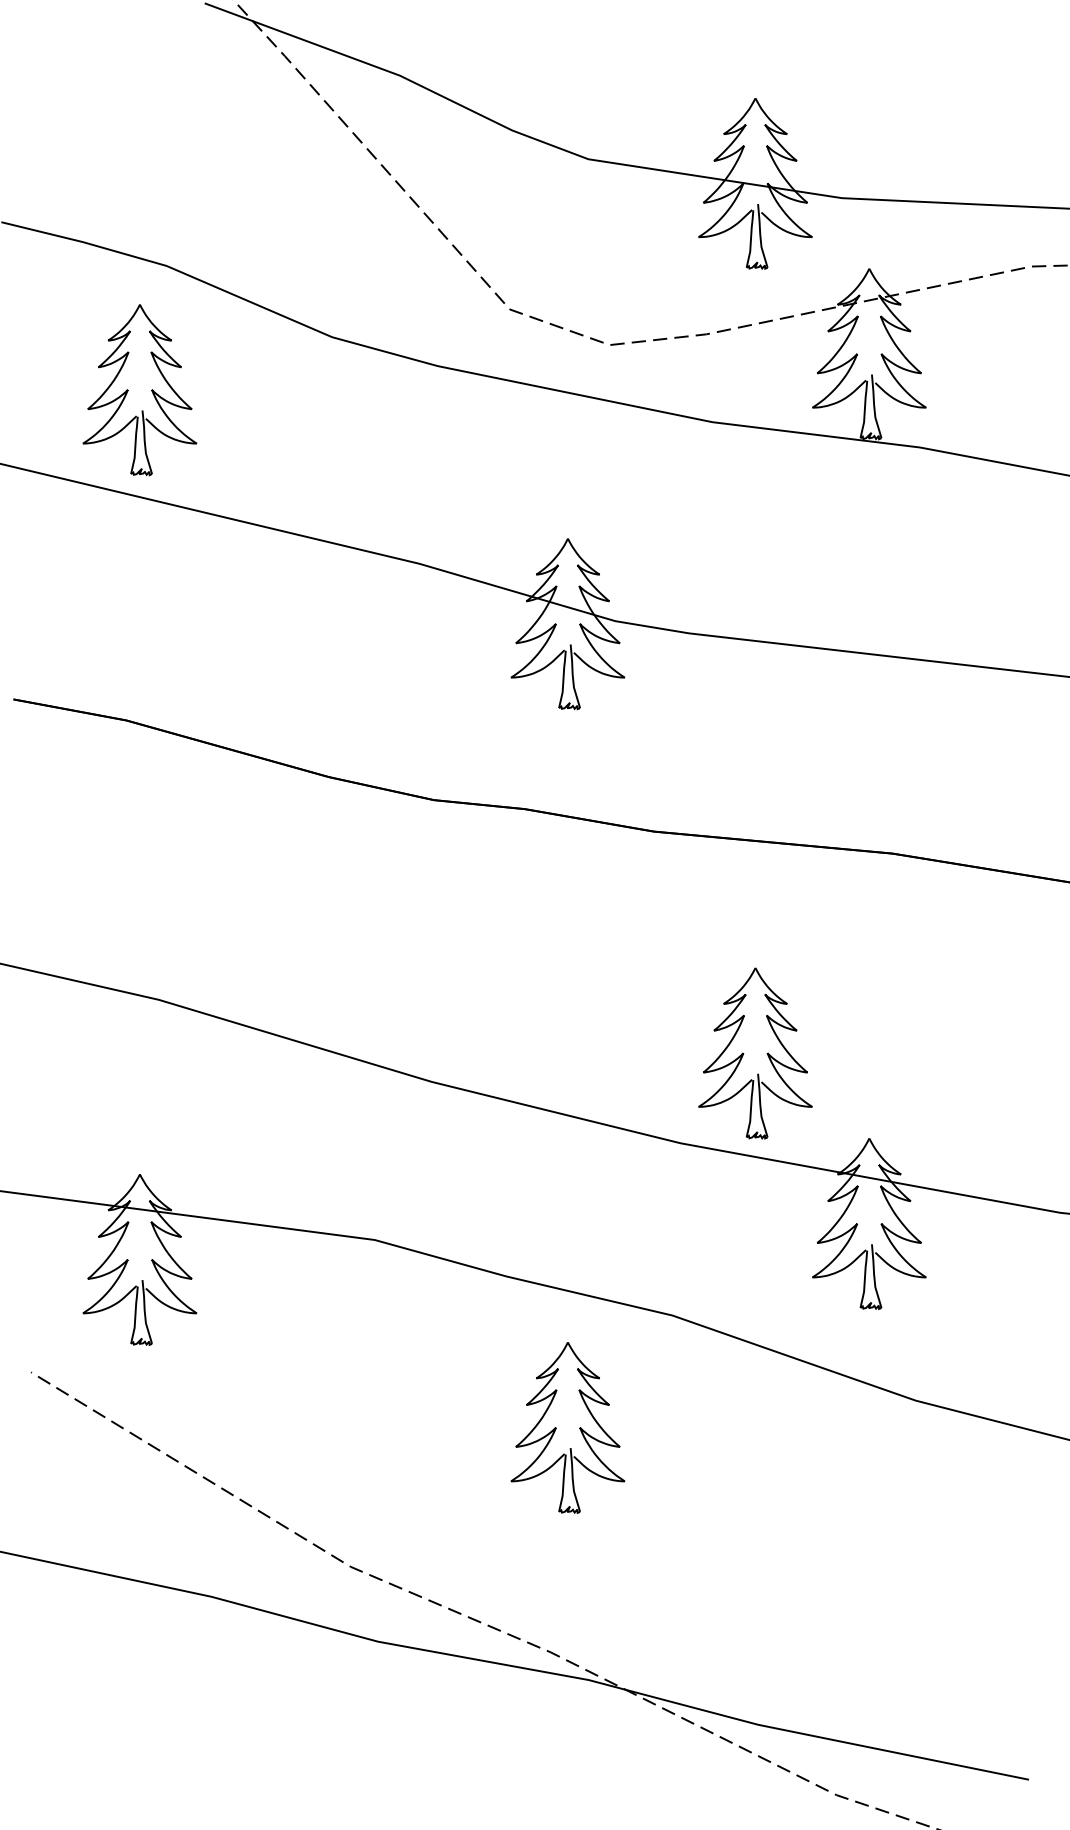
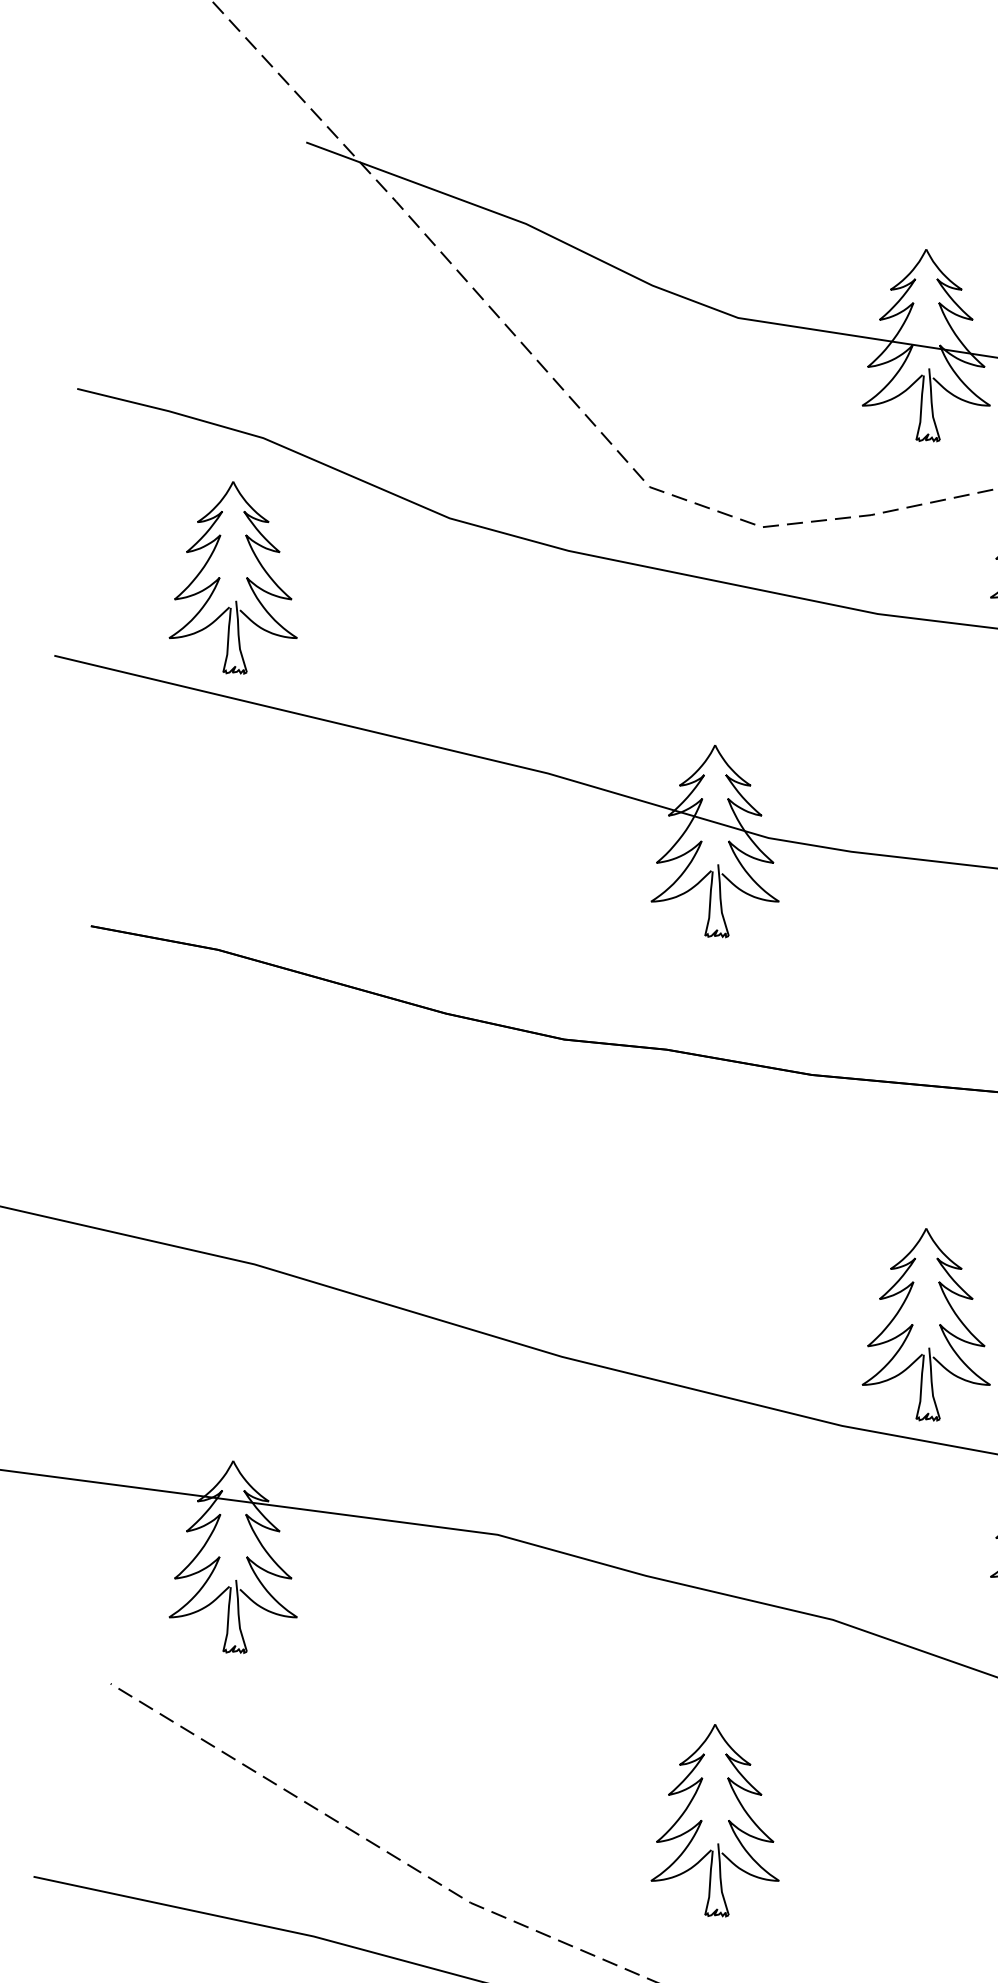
part: (567, 1427) -> (714, 1820), moved

